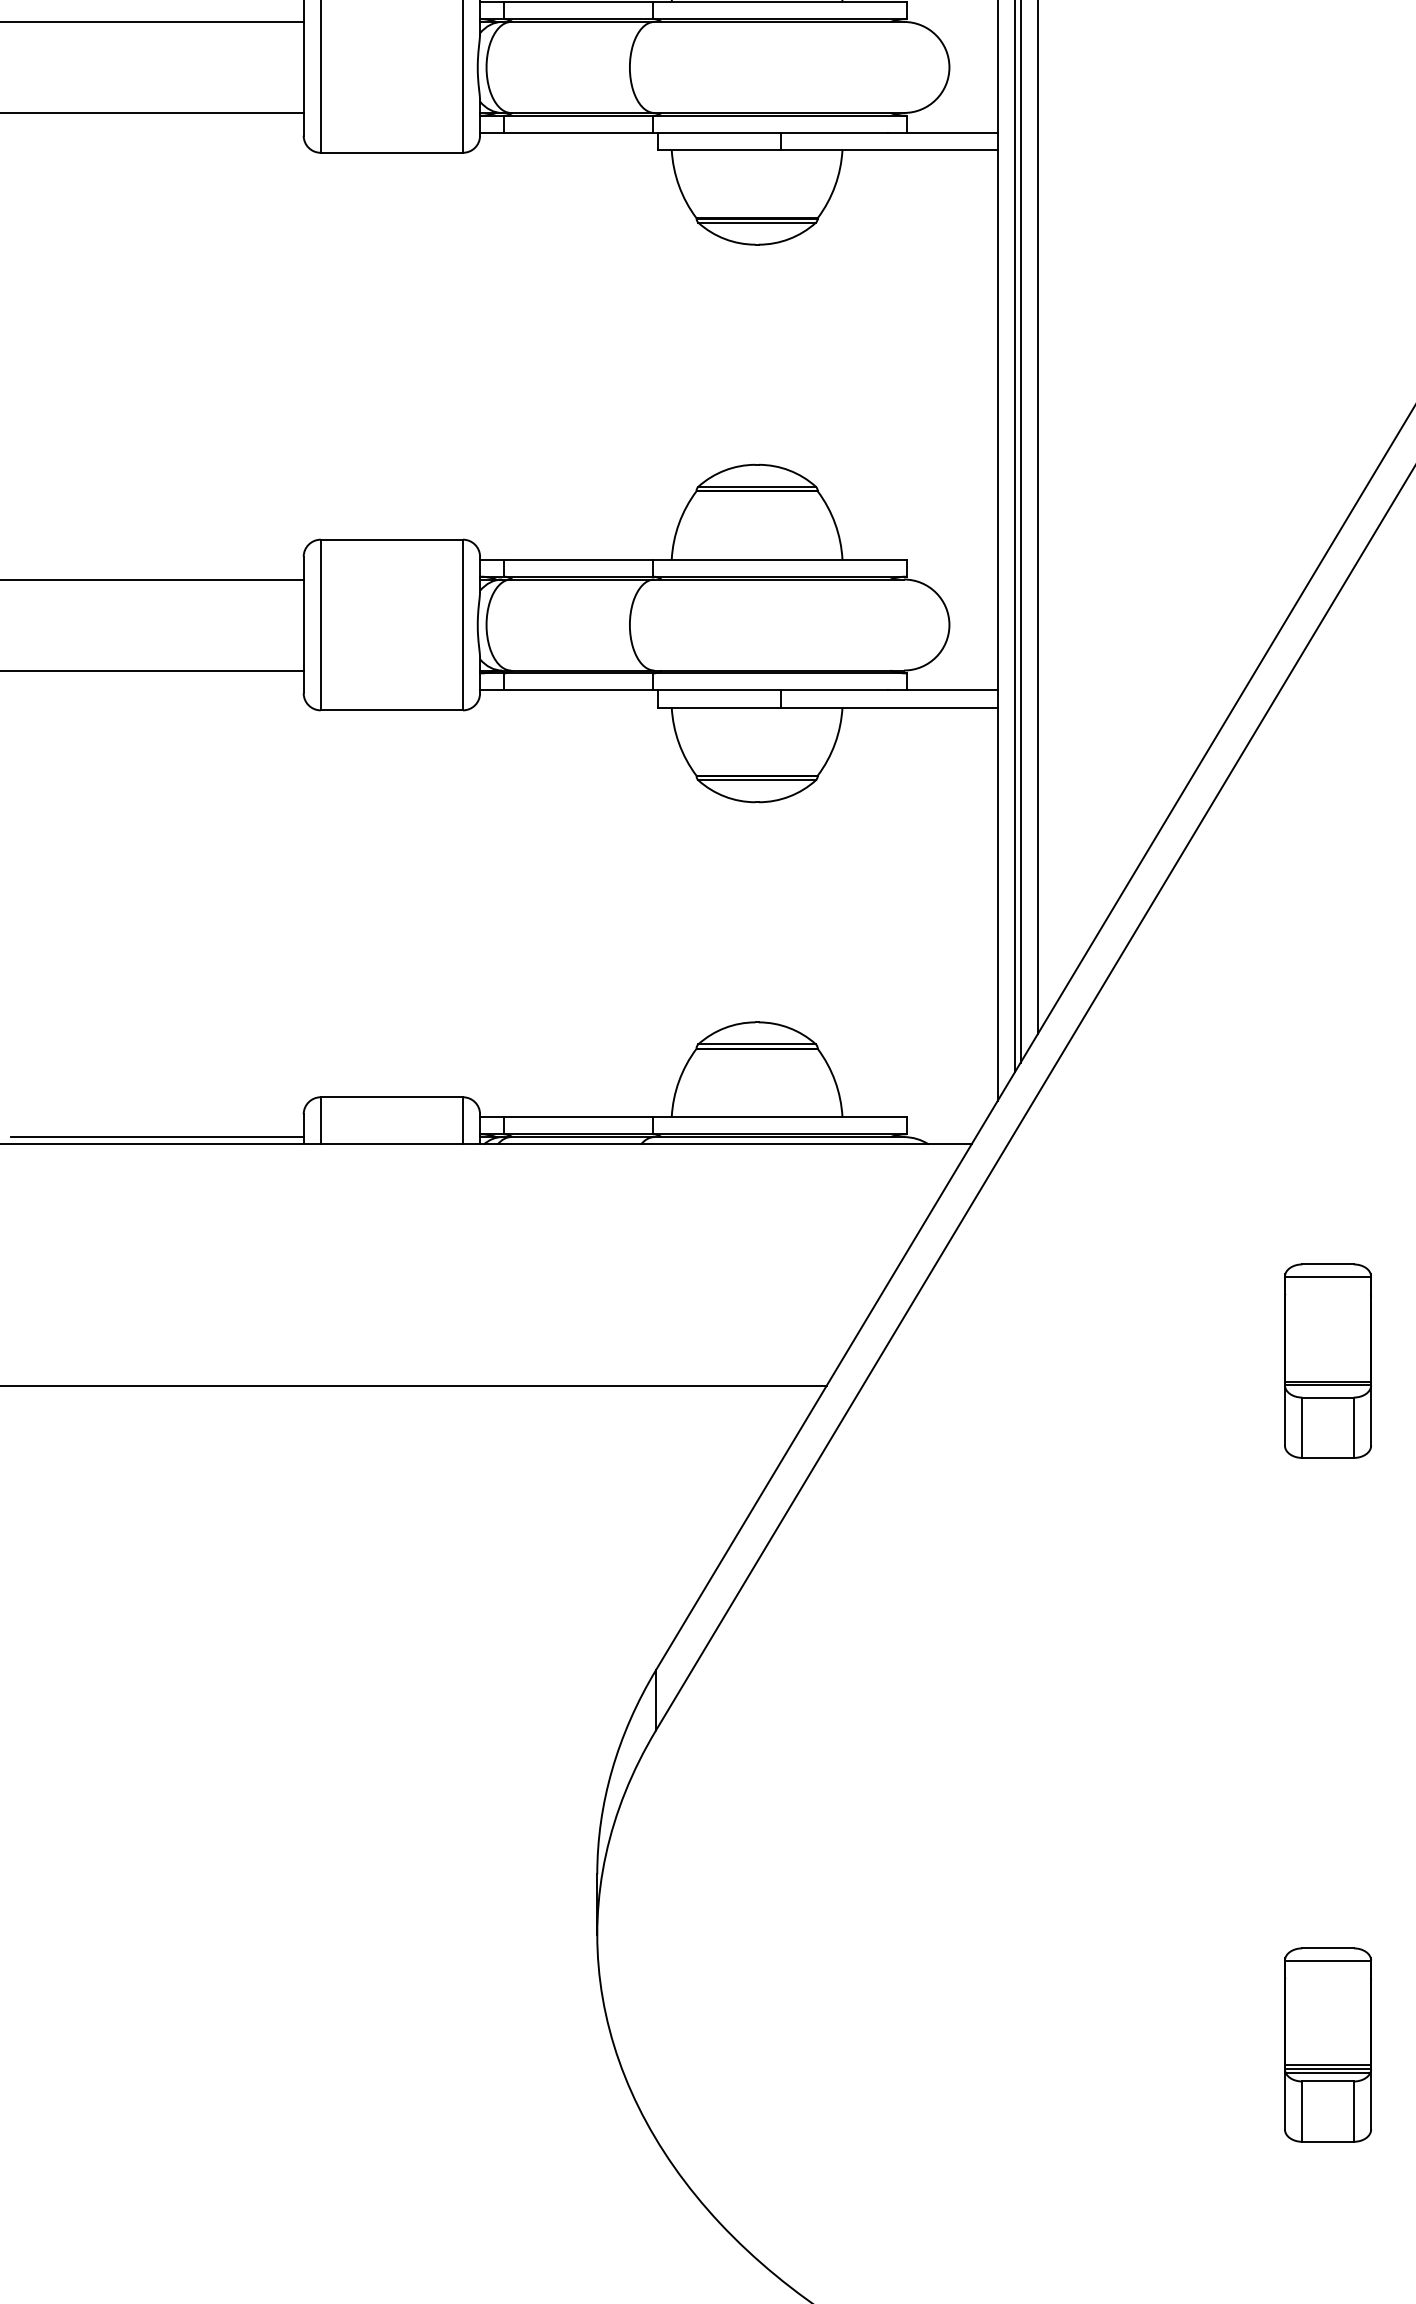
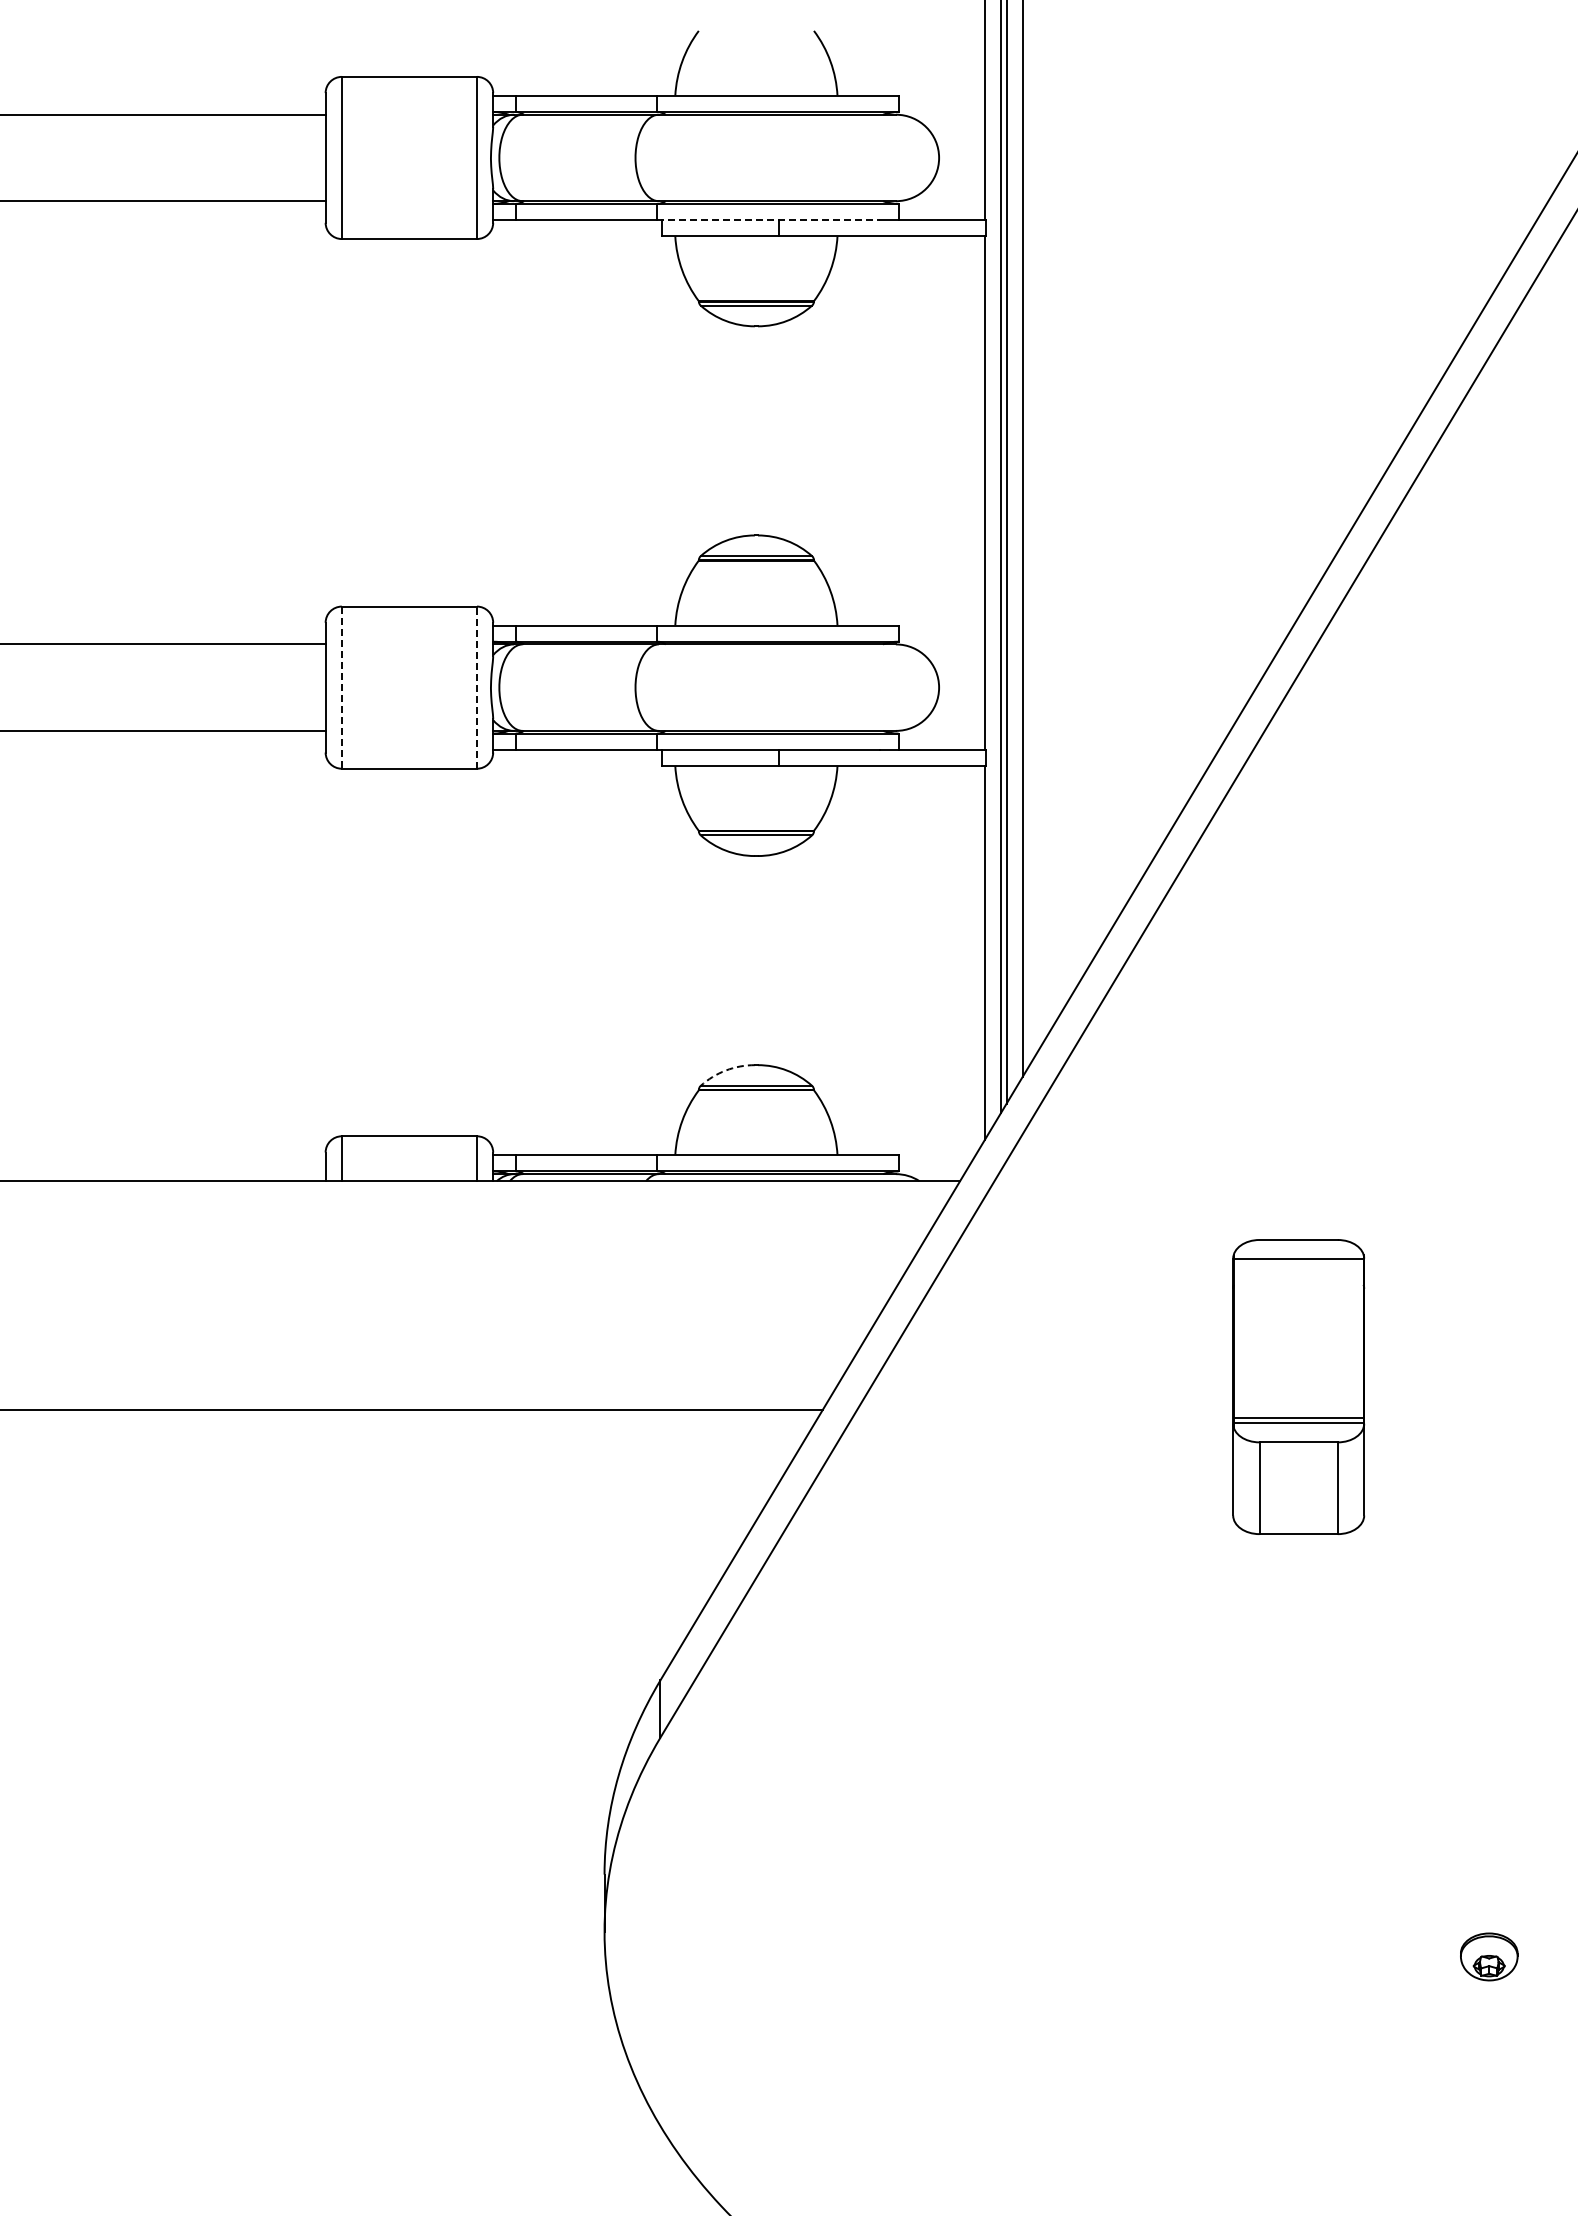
line: (769, 133) -> (768, 220), solid -> dashed
line: (462, 624) -> (476, 687), solid -> dashed
line: (320, 625) -> (341, 688), solid -> dashed
arc: (724, 1028) -> (725, 1070), solid -> dashed
line: (157, 1137) -> (186, 1174), removed
part: (1327, 1360) -> (1298, 1386), size x1.6
part: (1327, 2044) -> (1298, 2036), removed

